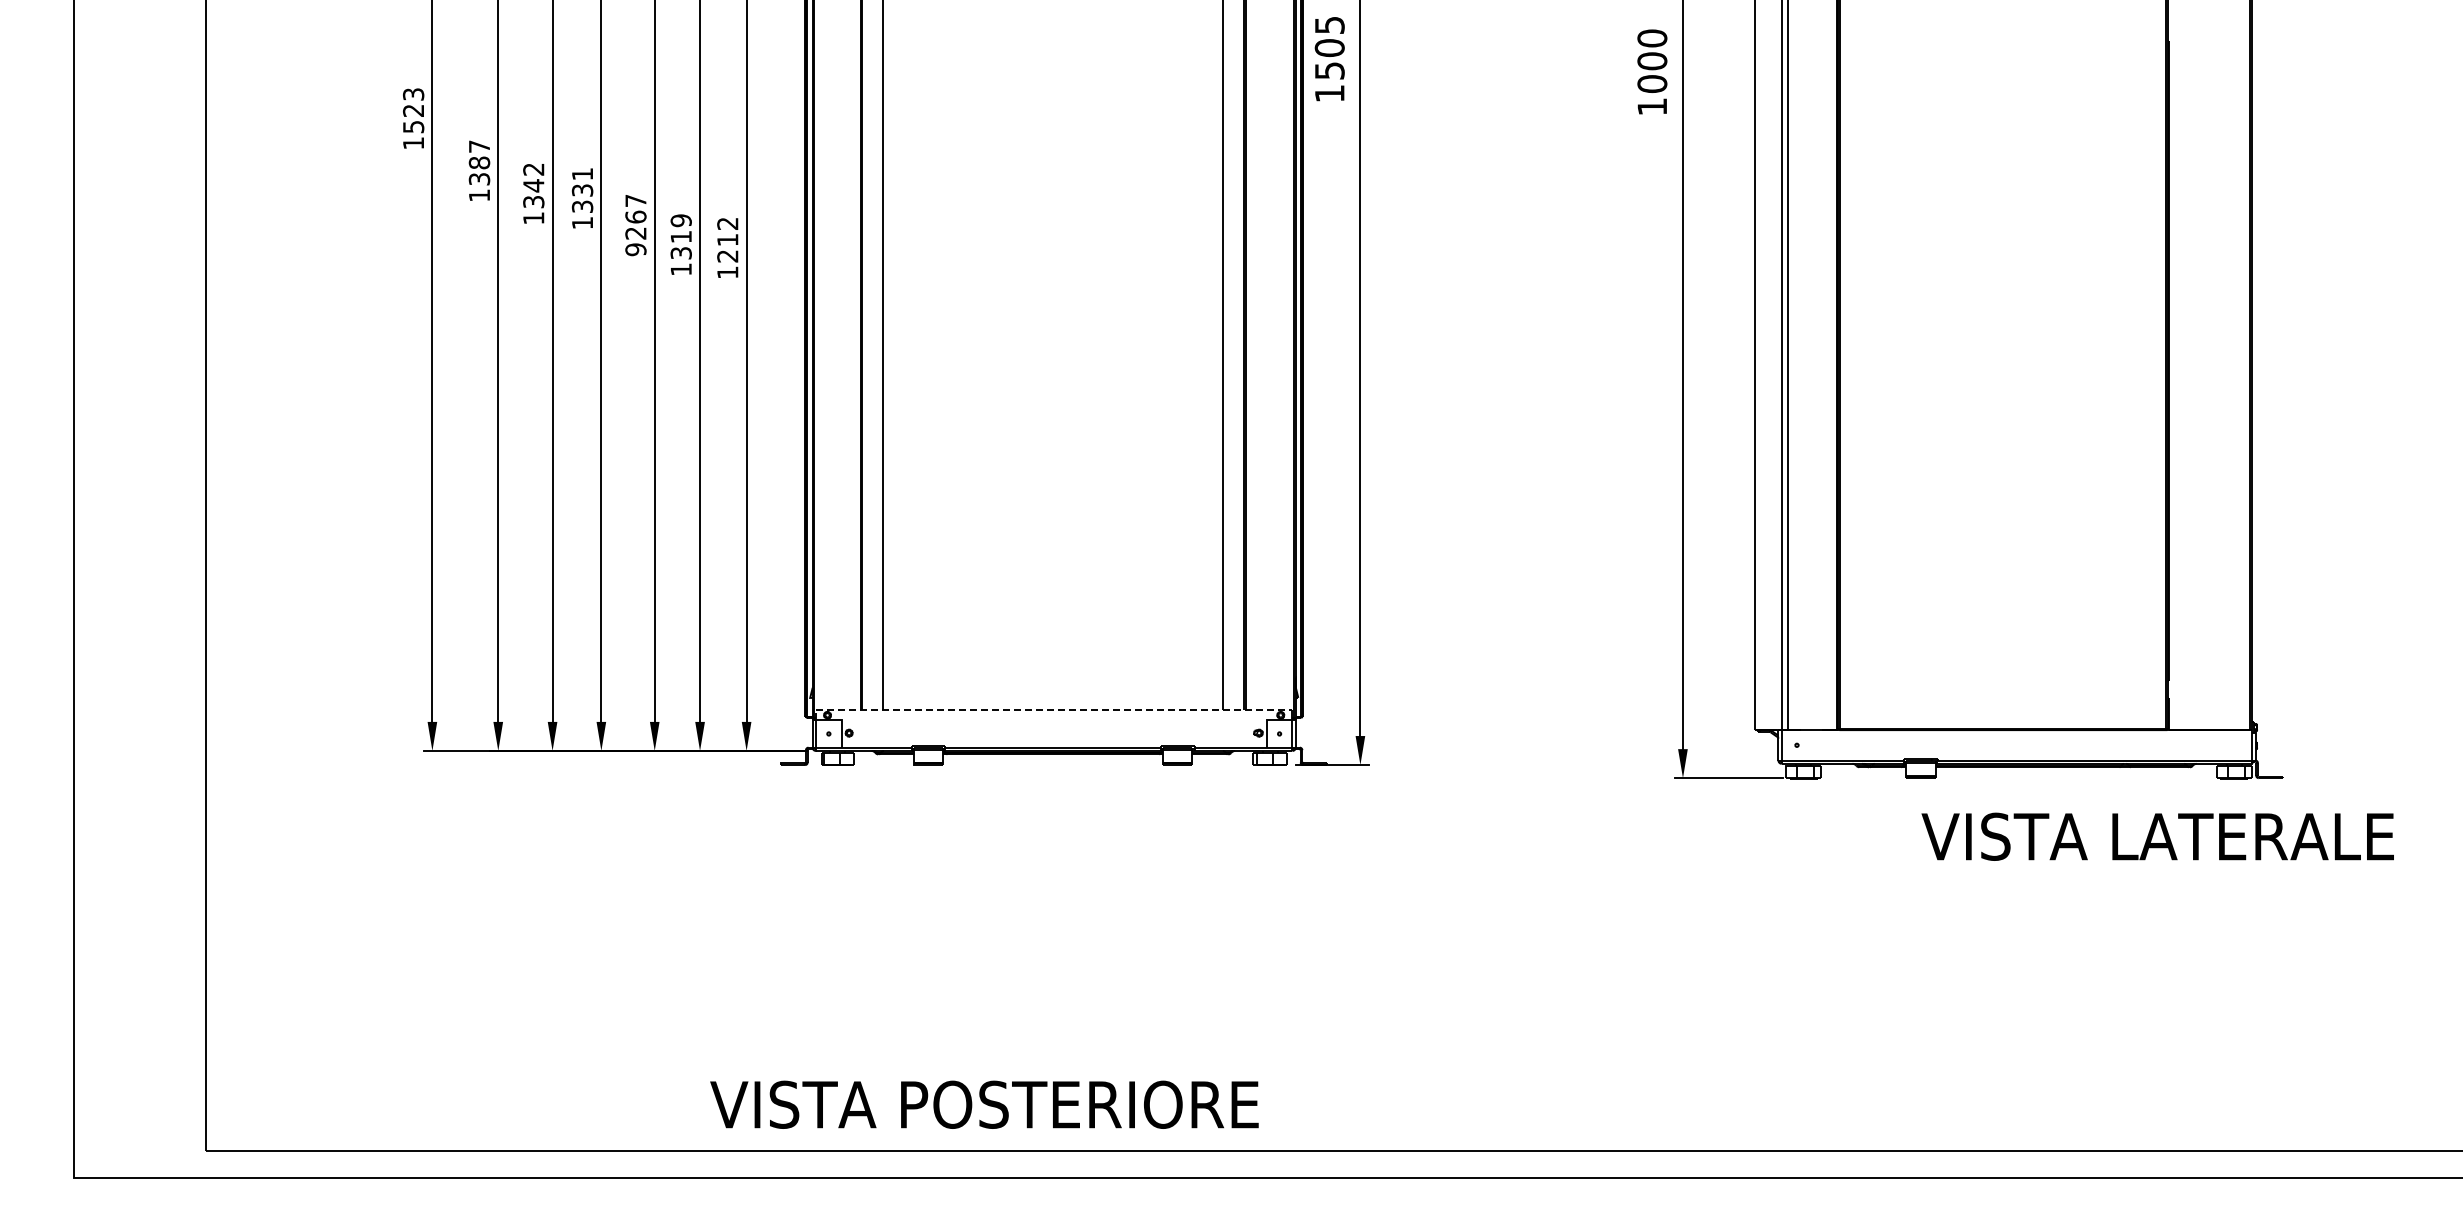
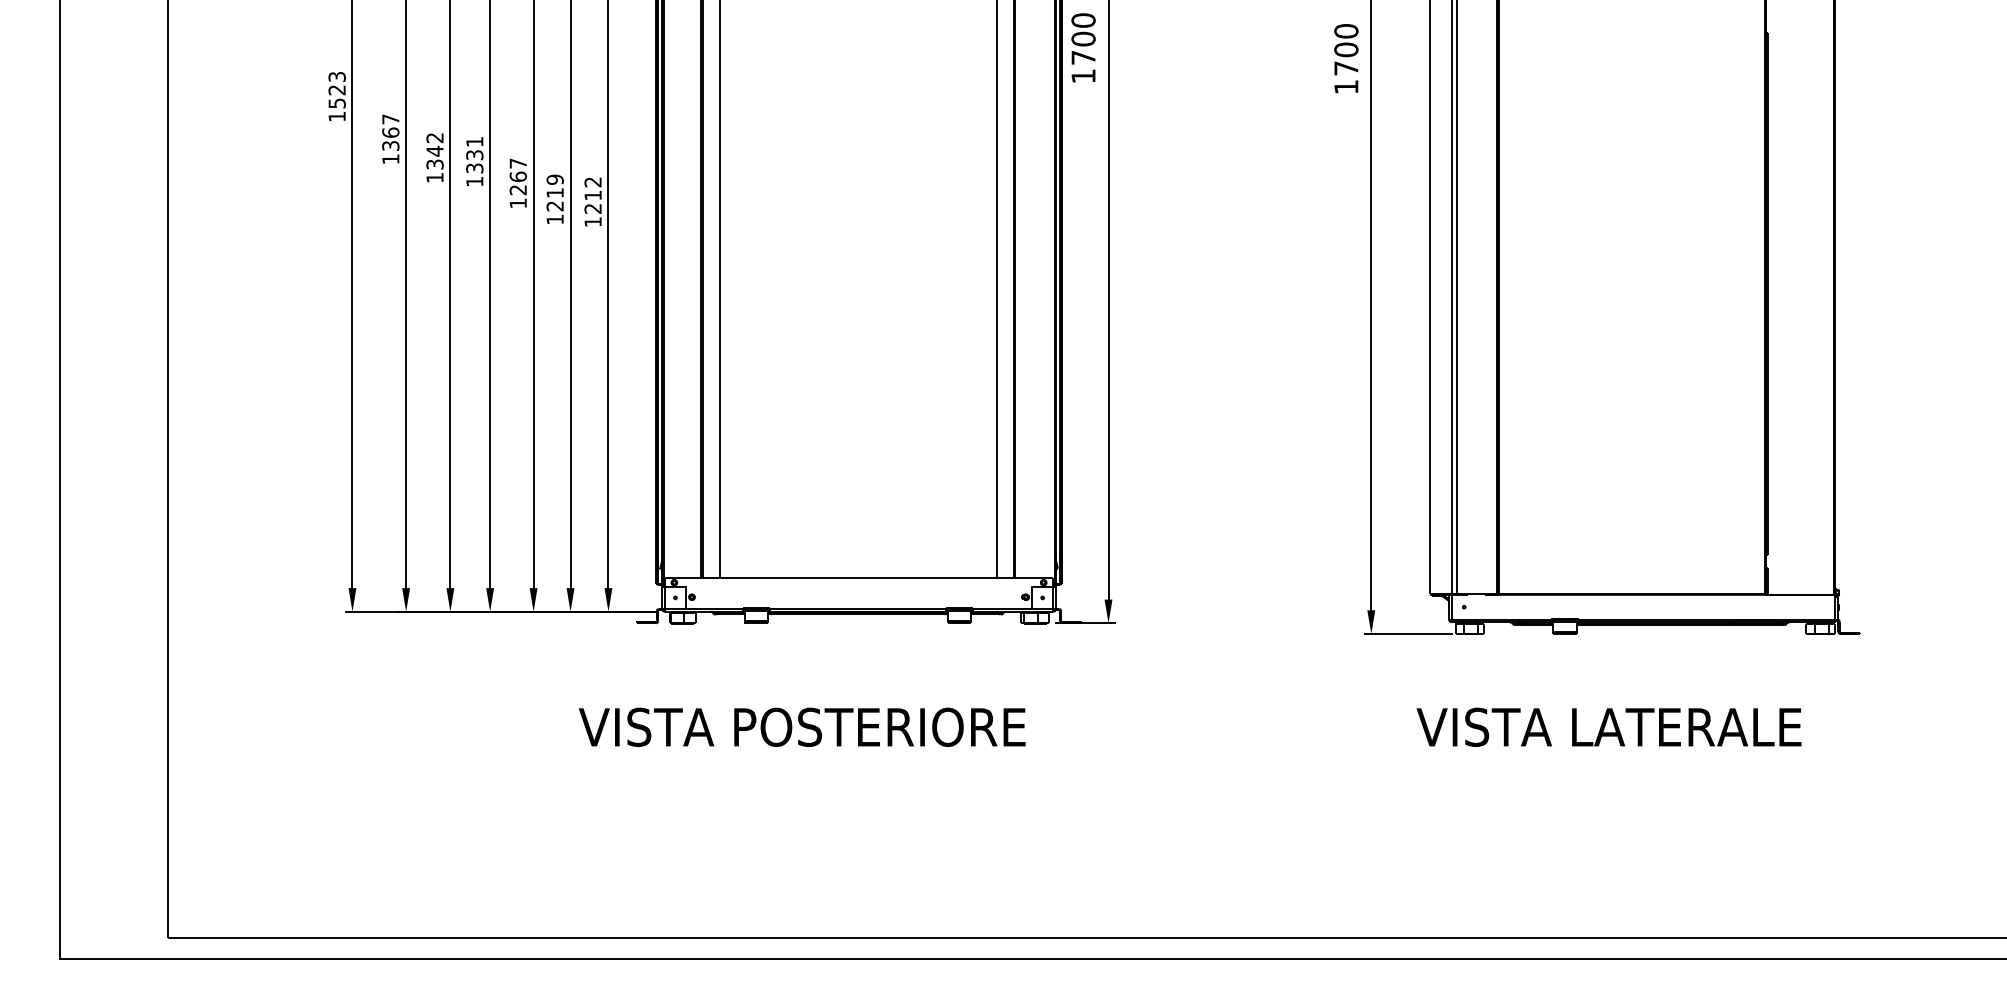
text: (1329, 47) -> (1083, 38), 1505 -> 1700
text: (1652, 84) -> (1346, 68), 1000 -> 1700
text: (479, 162) -> (390, 132), 1387 -> 1367
text: (635, 249) -> (517, 203), 9267 -> 1267
text: (681, 253) -> (555, 206), 1319 -> 1219
line: (1048, 709) -> (854, 578), dashed -> solid
text: (2157, 836) -> (1608, 727), moved
text: (984, 1104) -> (802, 727), moved

